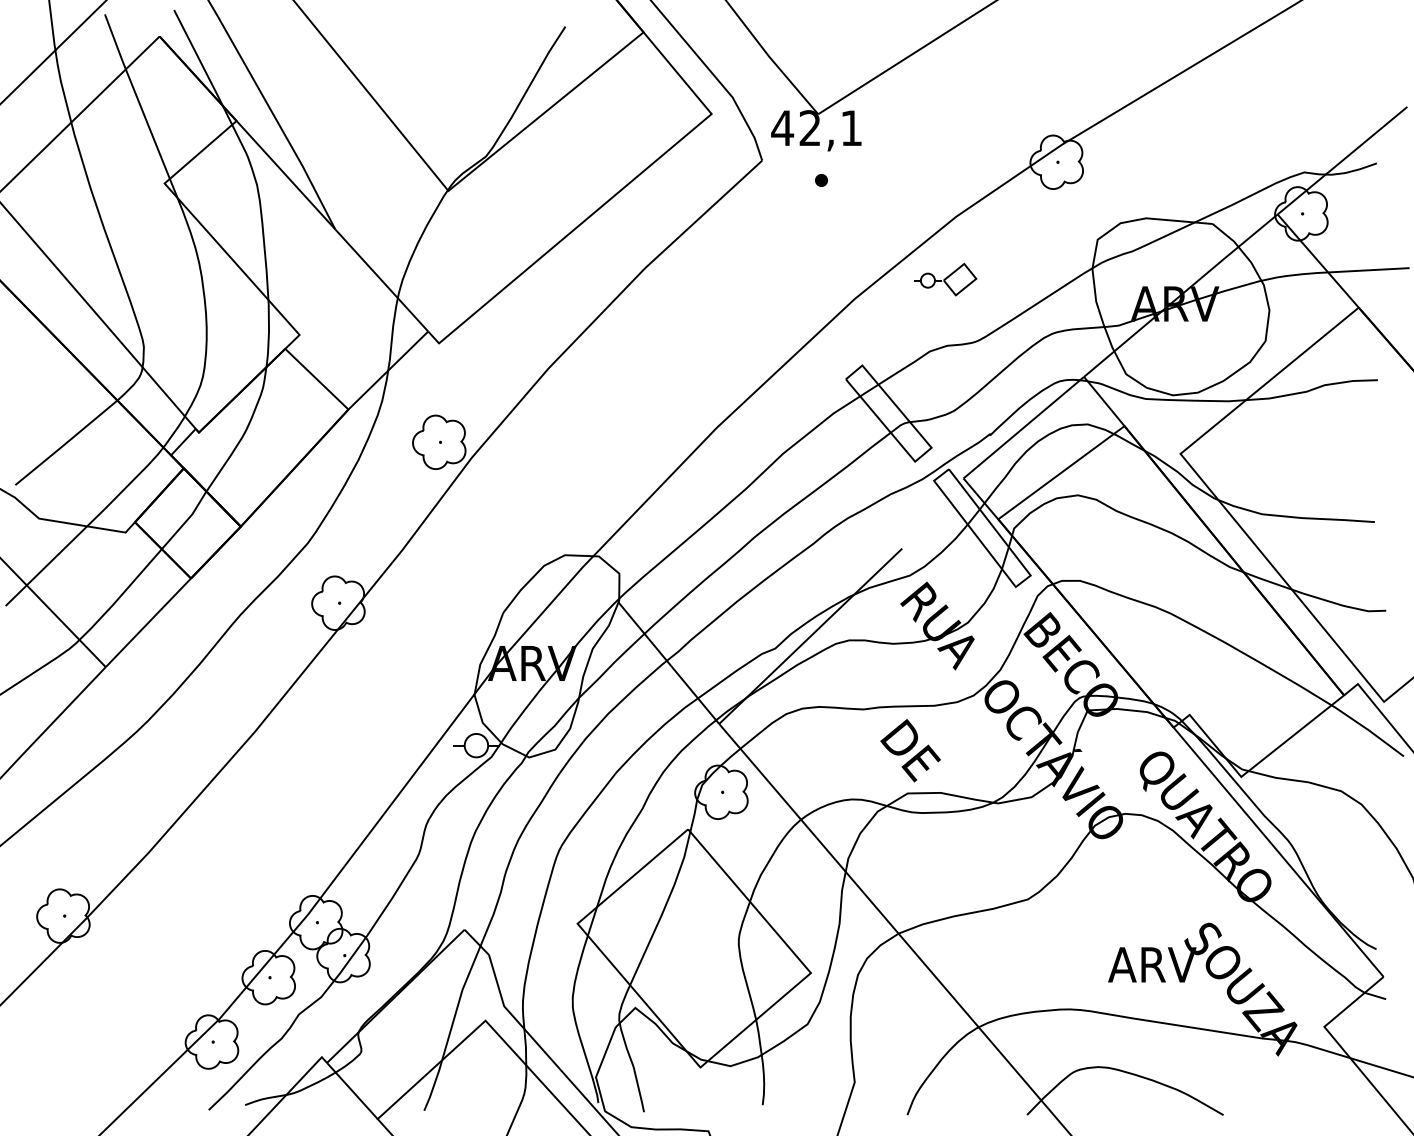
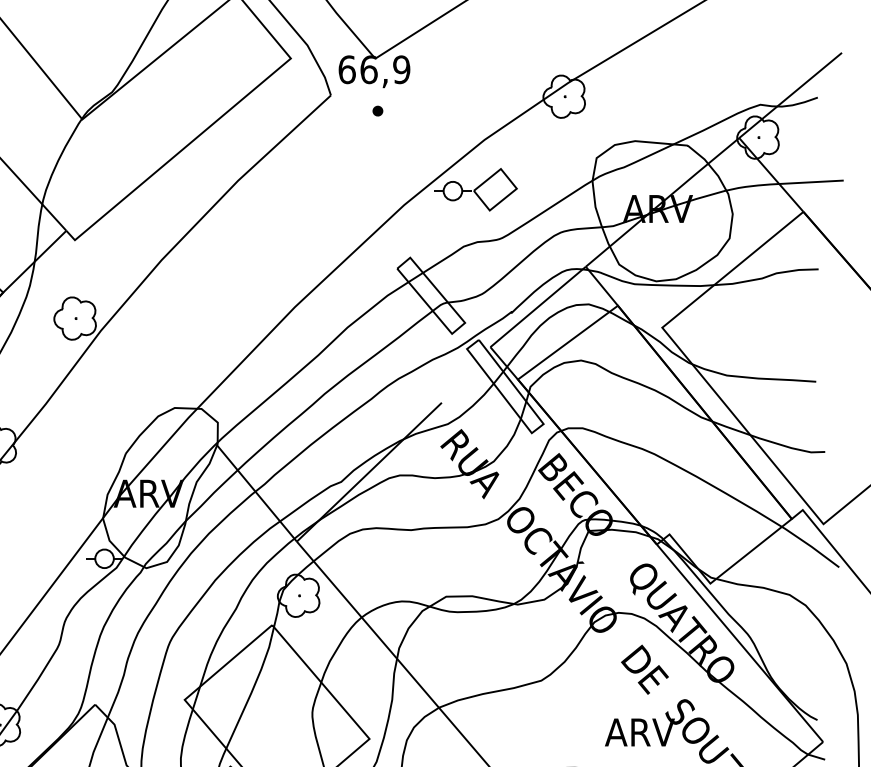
text: (816, 128) -> (373, 69), 42,1 -> 66,9
part: (945, 279) -> (476, 189), size x1.67
text: (910, 750) -> (644, 669), moved

